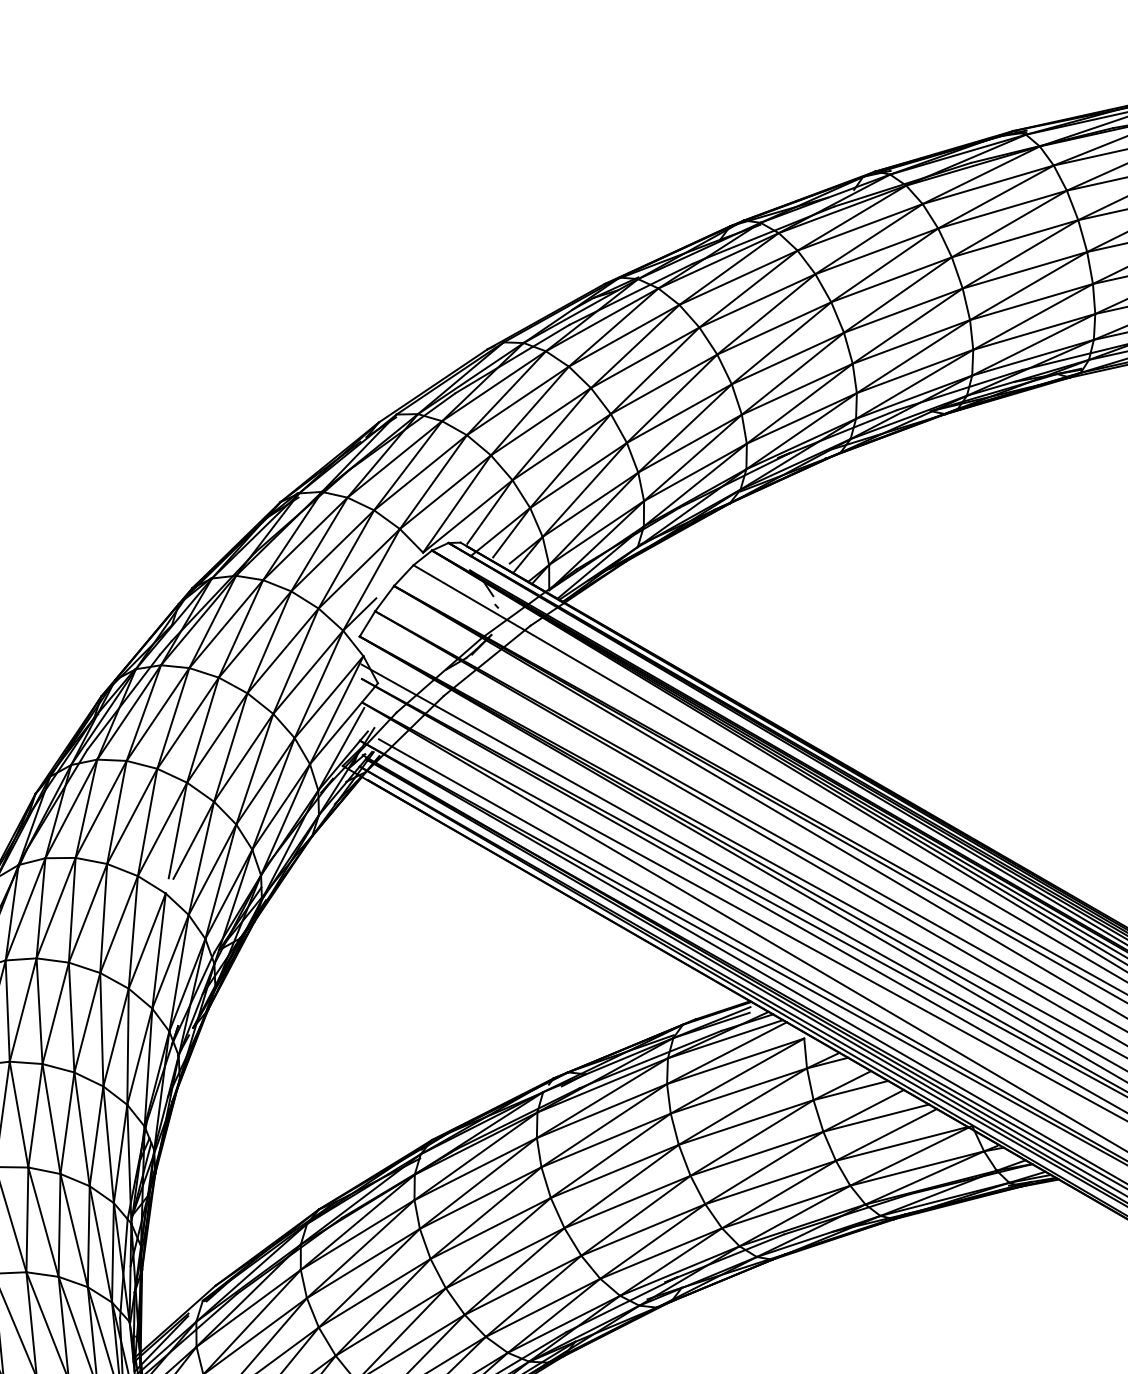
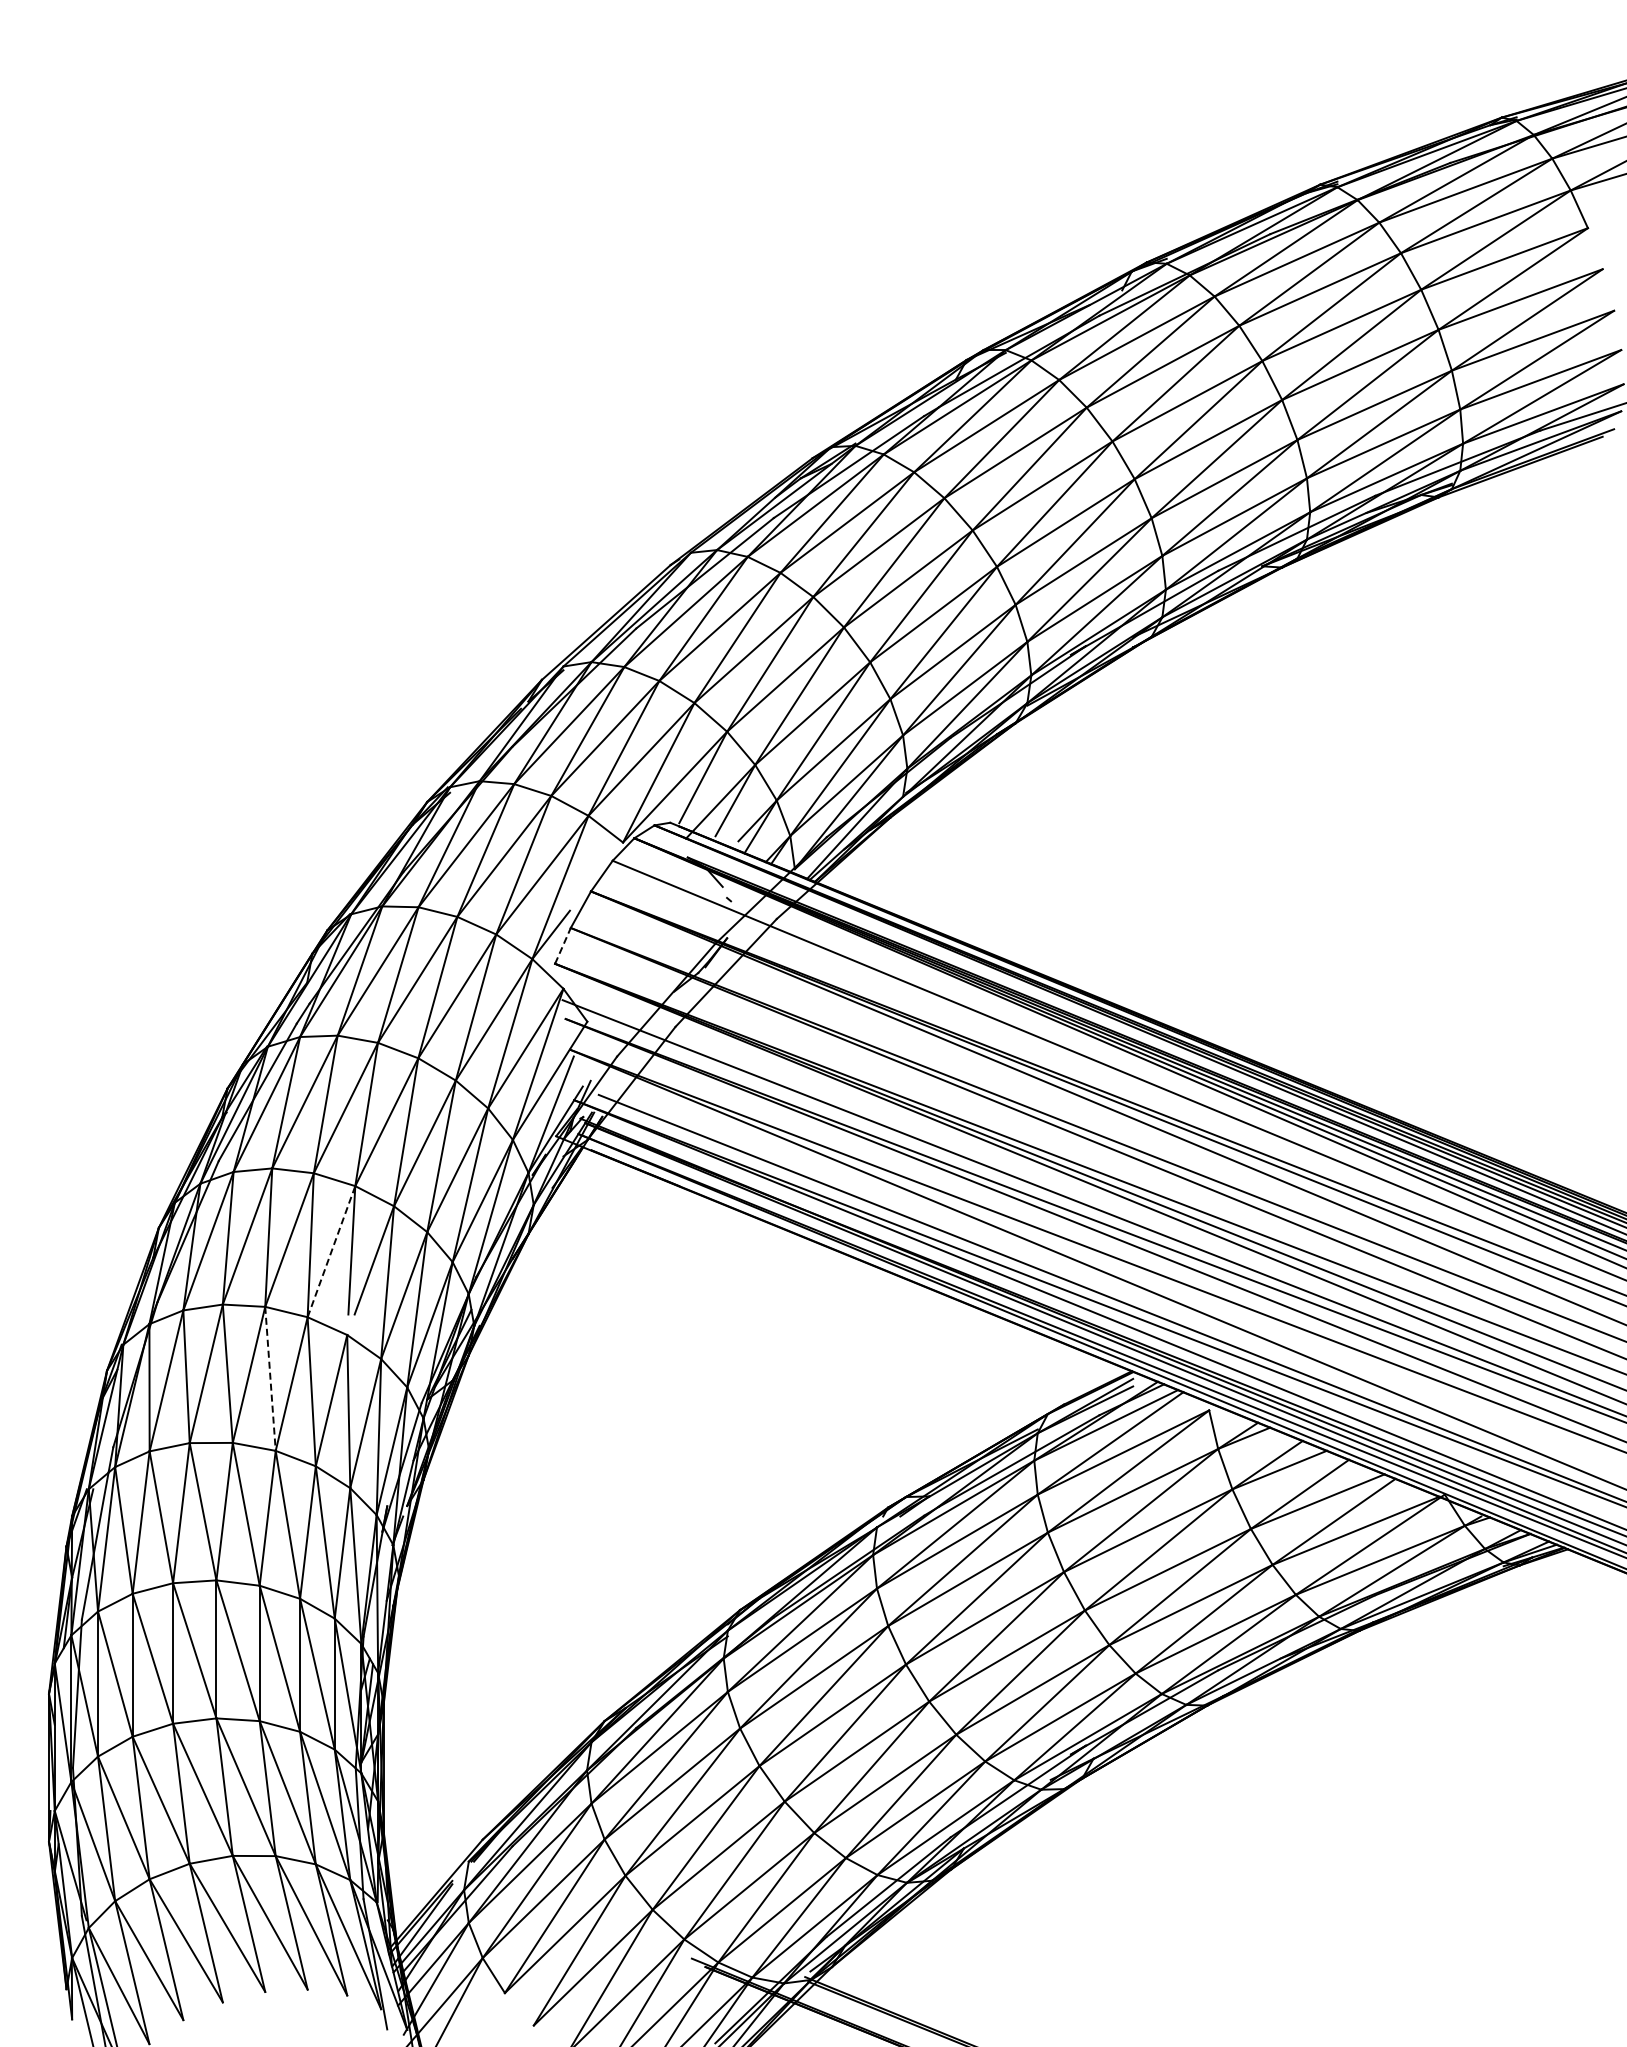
line: (367, 623) -> (562, 945), solid -> dashed
line: (162, 829) -> (331, 1251), solid -> dashed
line: (103, 918) -> (270, 1379), solid -> dashed

